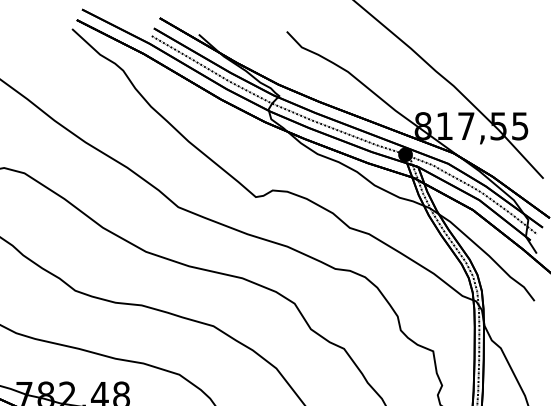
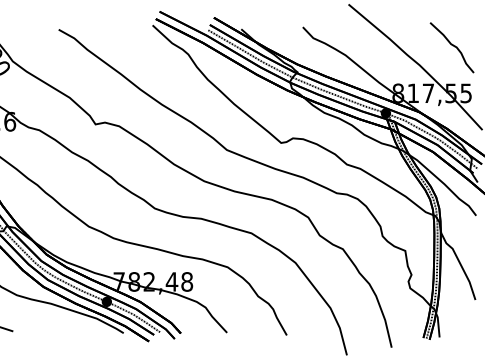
part: (499, 60) -> (451, 47), added

